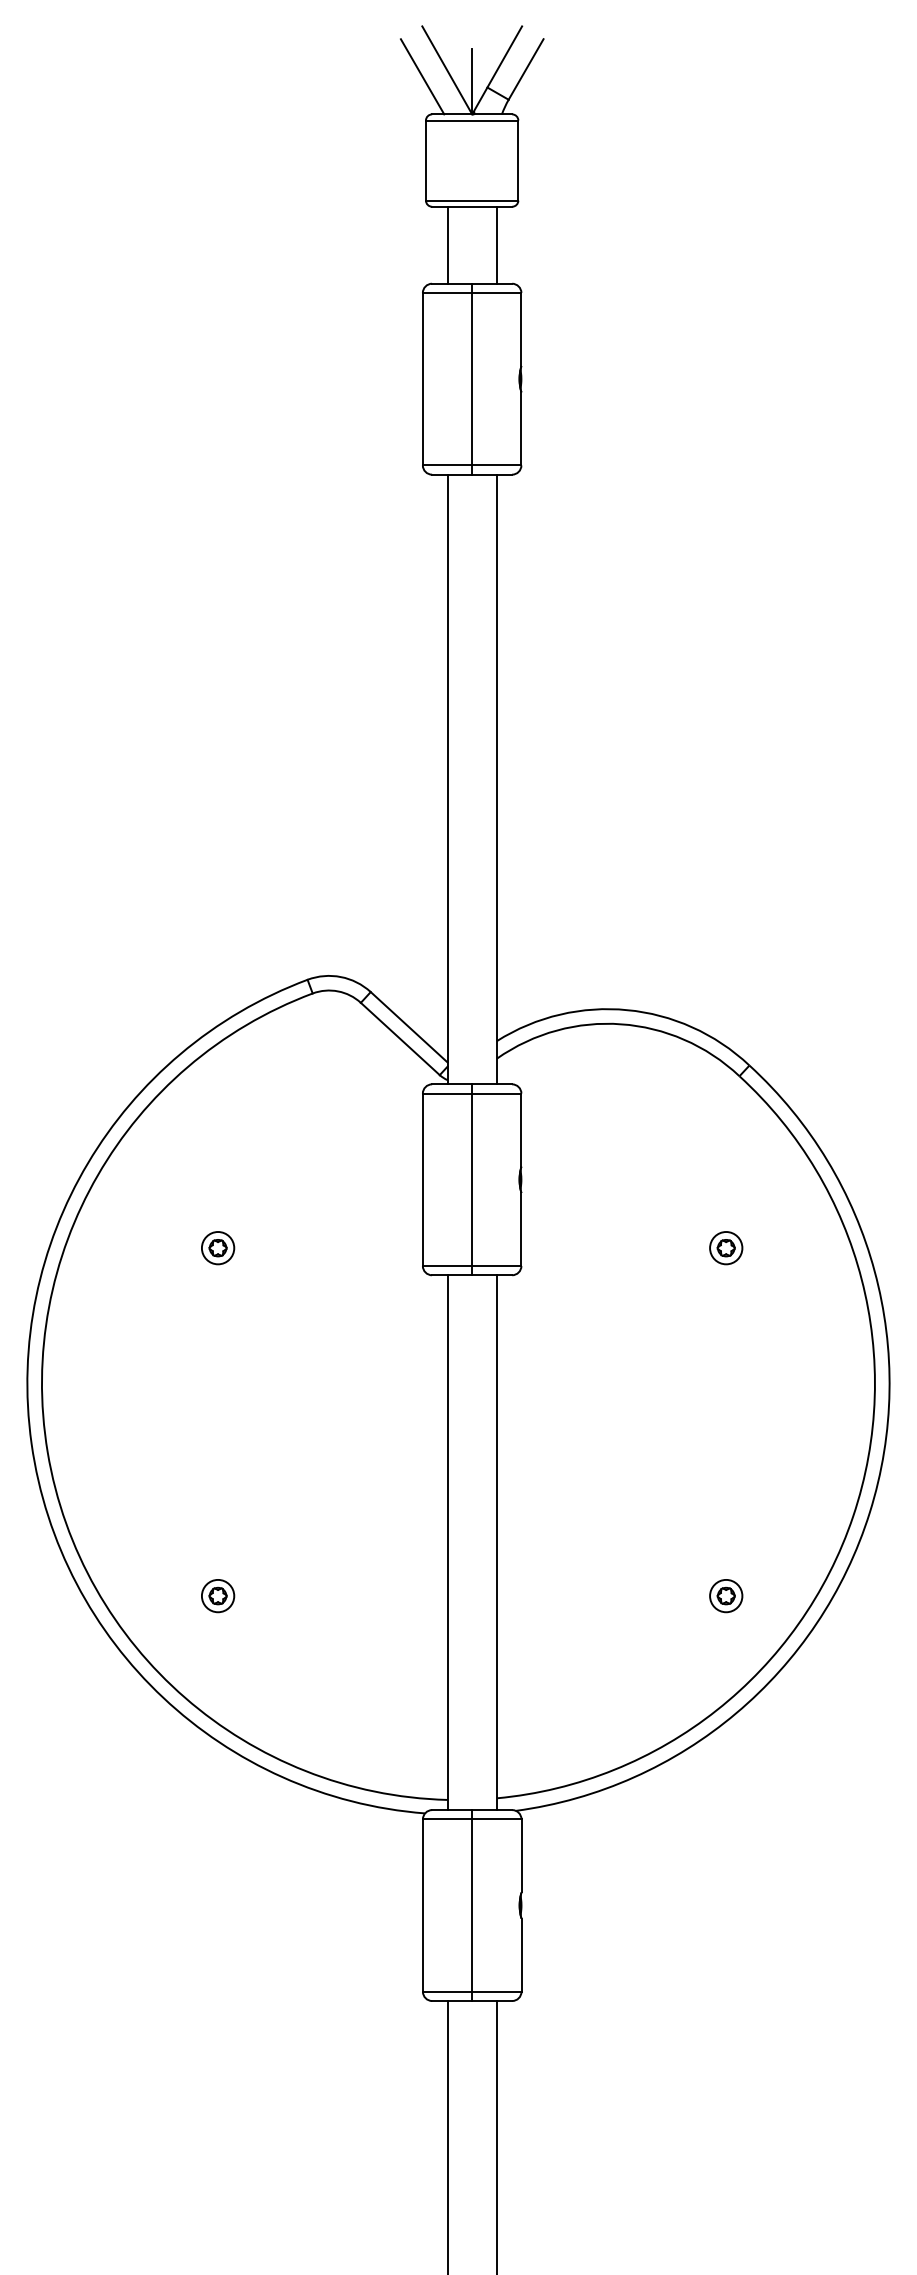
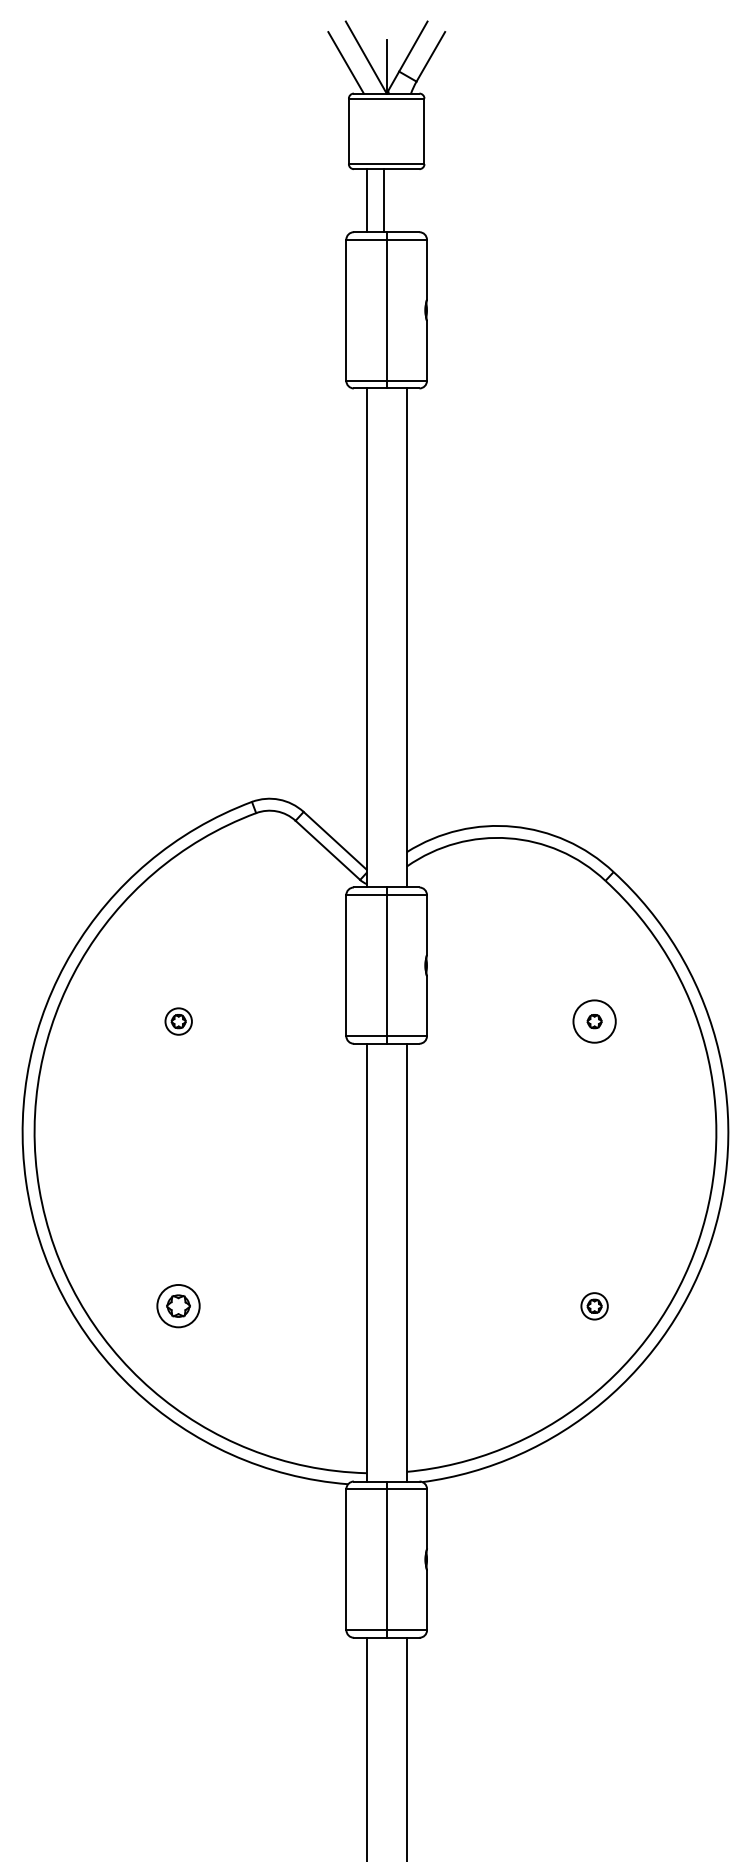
line: (496, 244) -> (383, 200), moved
circle: (726, 1248) -> (594, 1021), size x1.6
part: (218, 1596) -> (179, 1306), size x1.6

